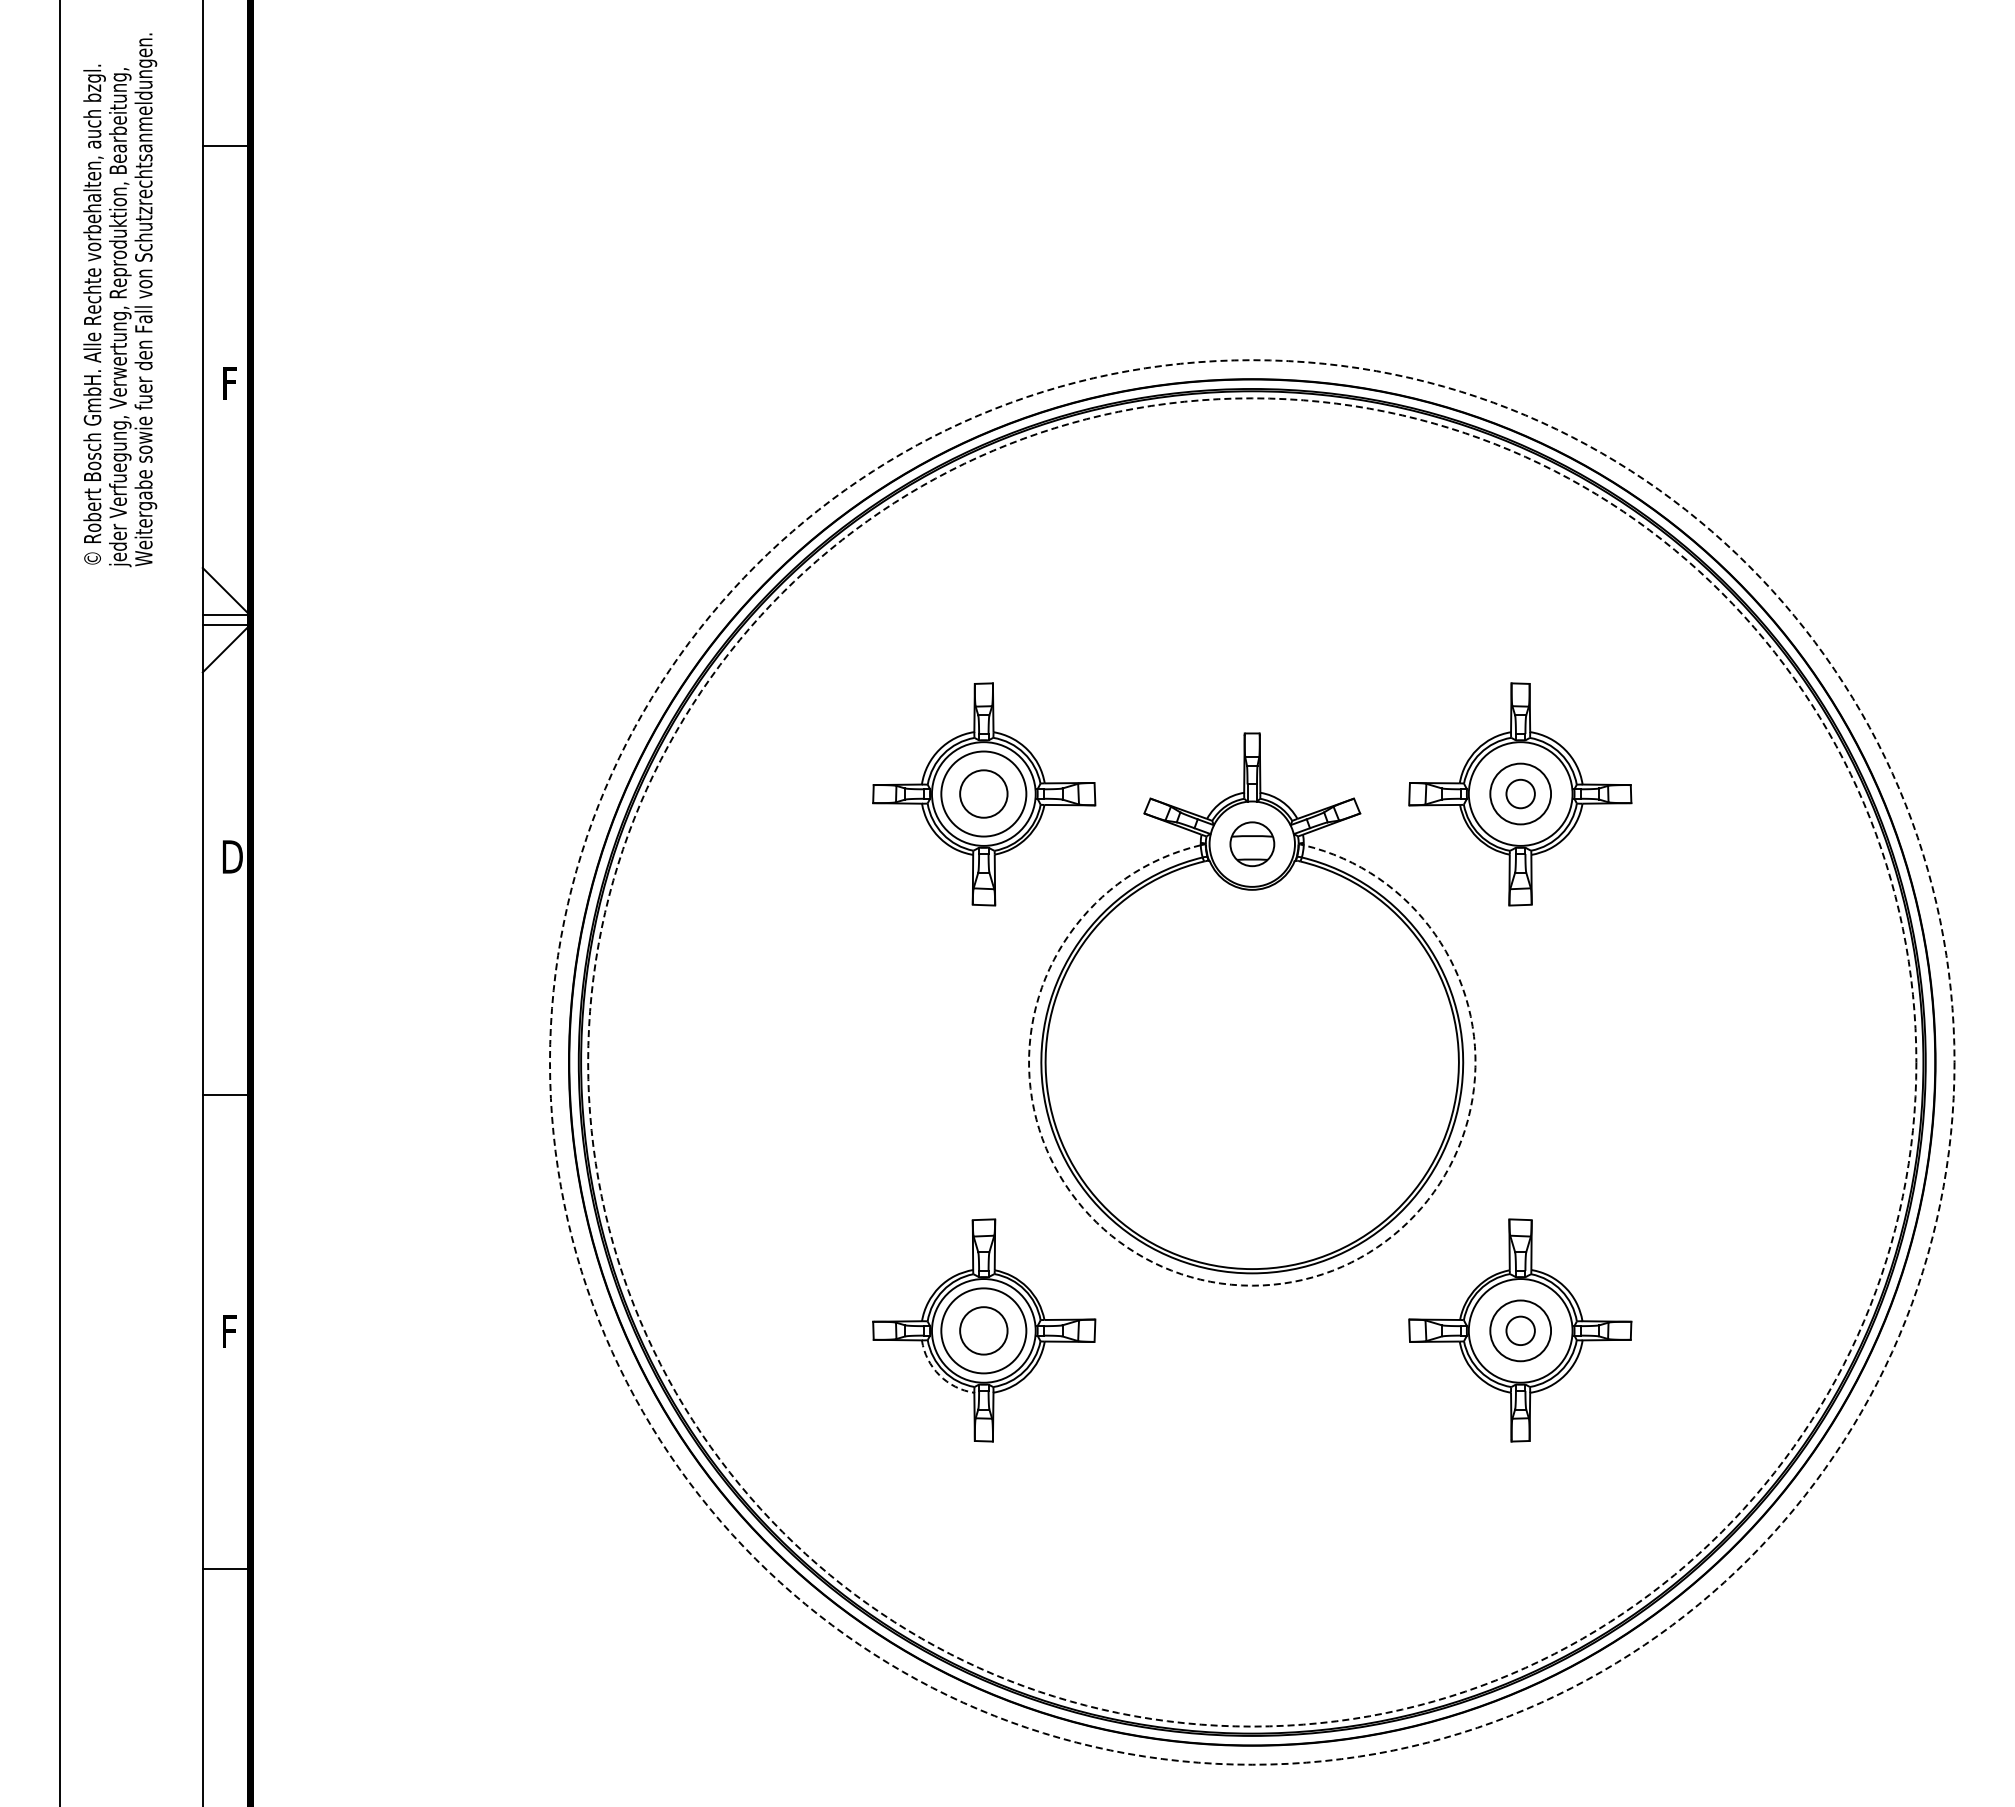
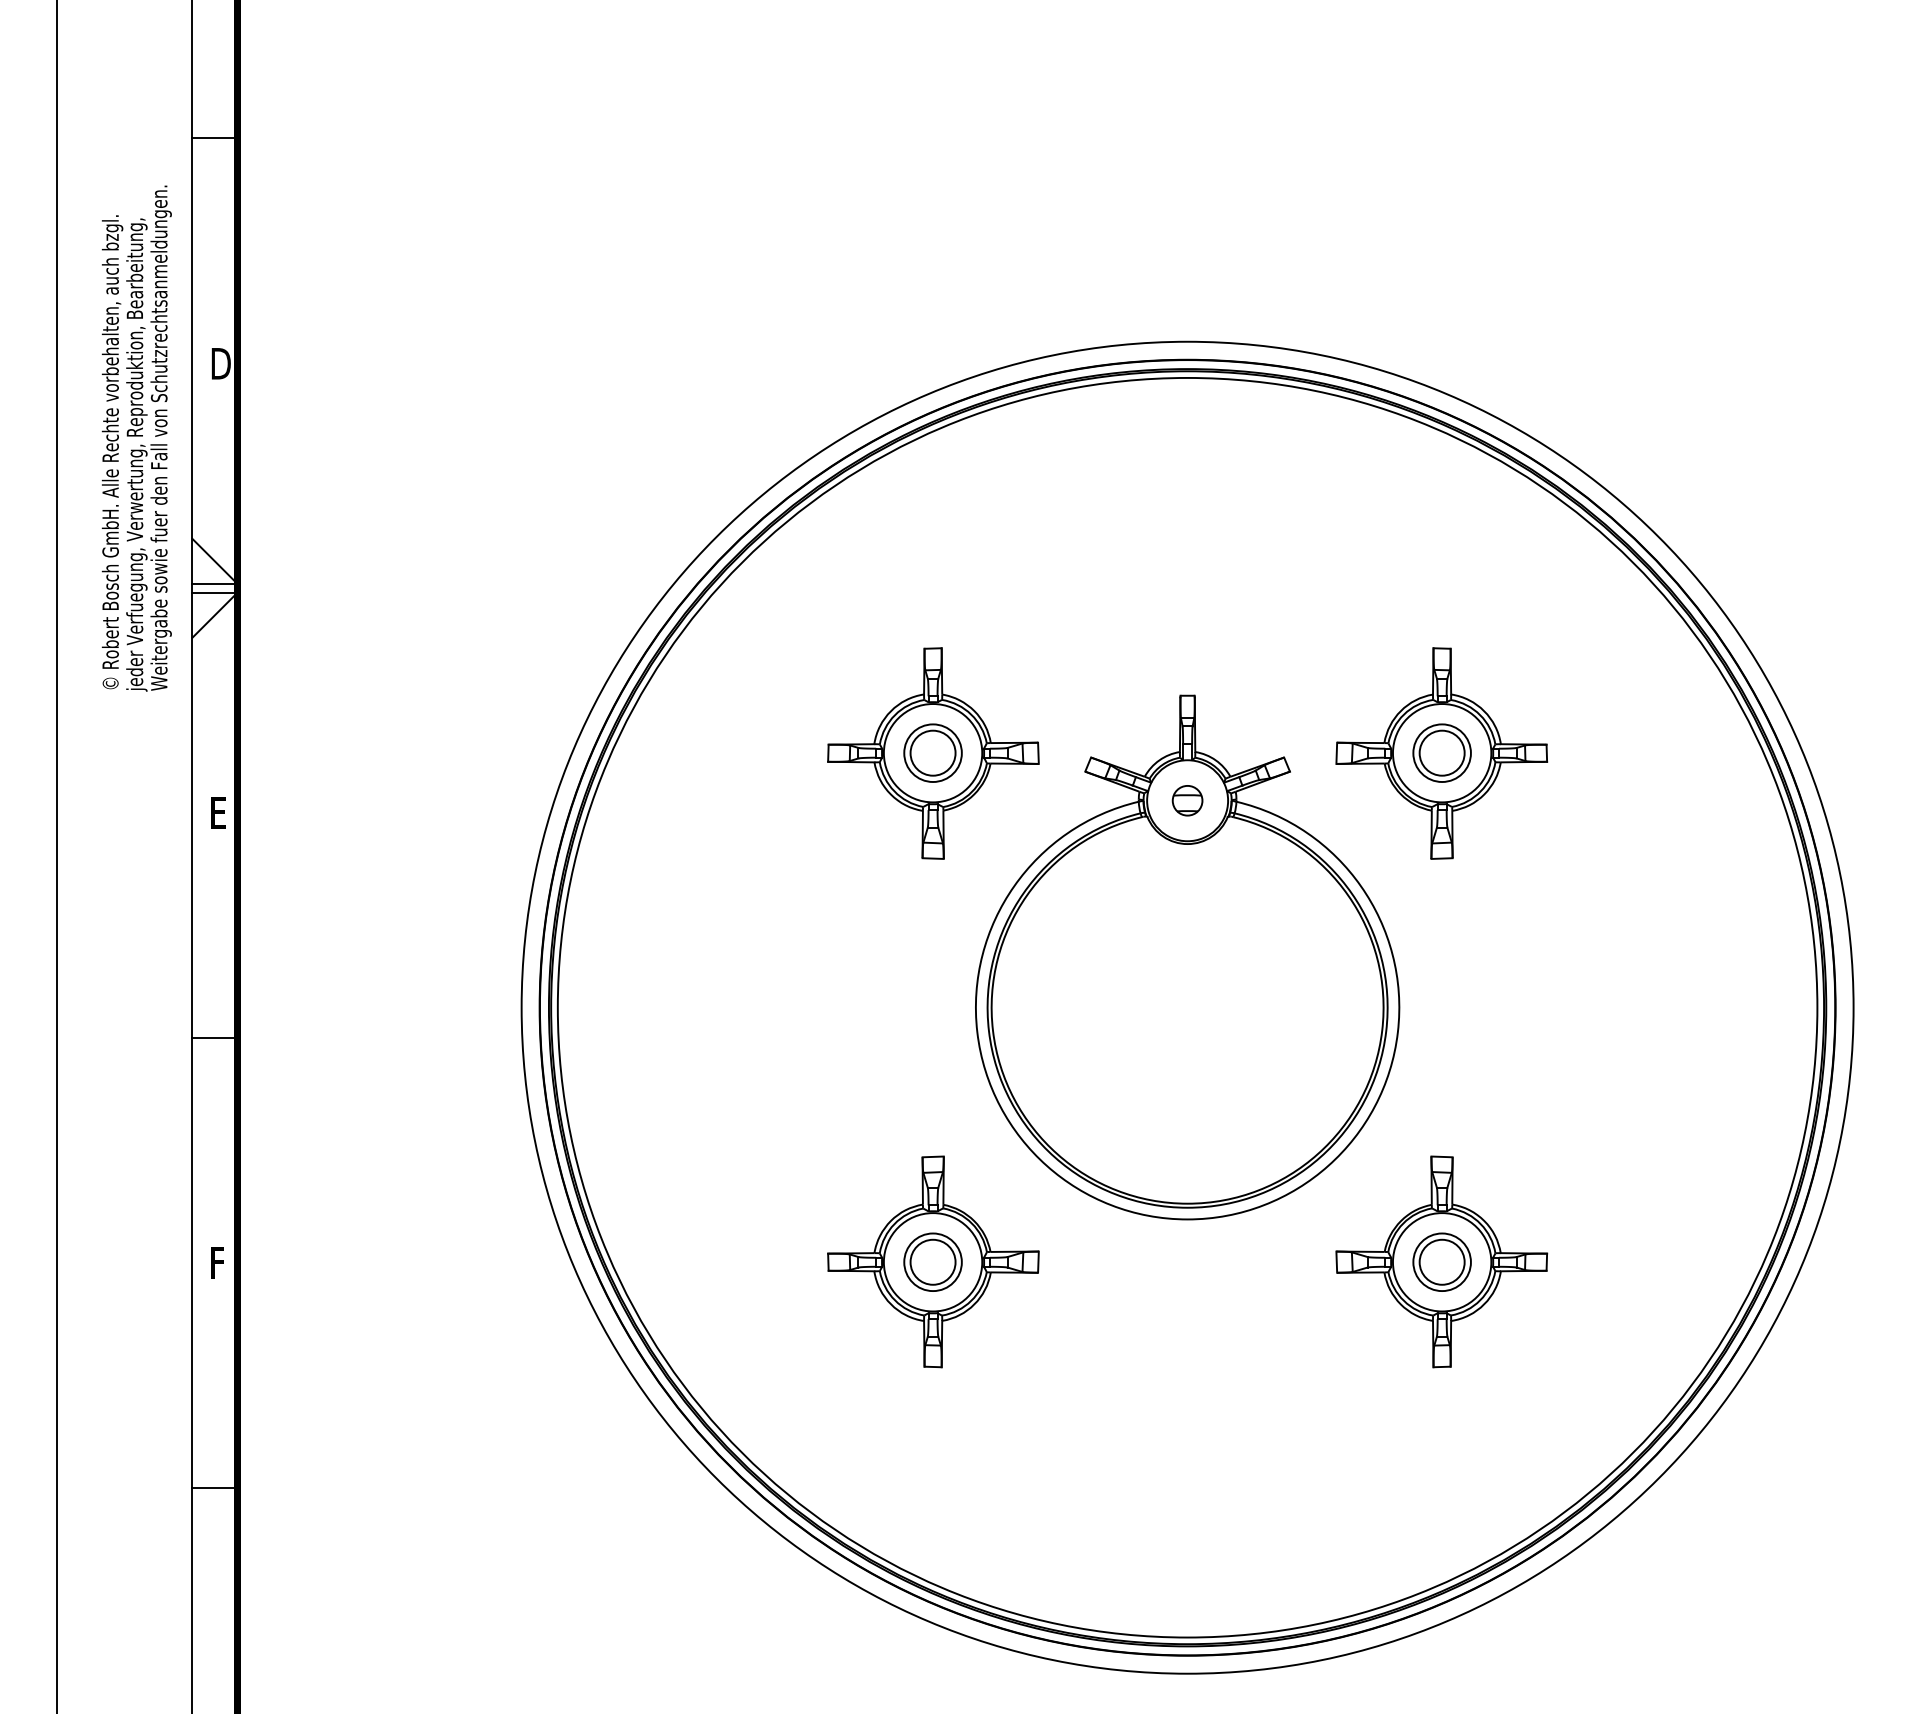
text: (120, 300) -> (137, 438), moved
text: (233, 382) -> (221, 362), F -> D
circle: (983, 793) -> (932, 752), size x0.71
circle: (1520, 793) -> (1441, 752), size x1.67
part: (1251, 843) -> (1186, 800), size x0.71
text: (232, 856) -> (220, 812), D -> E
circle: (1251, 1062) -> (1186, 1007), dashed -> solid
circle: (1252, 1062) -> (1187, 1007), dashed -> solid
arc: (1252, 1285) -> (1187, 1219), dashed -> solid
circle: (983, 1330) -> (932, 1261), size x0.71
circle: (1520, 1330) -> (1441, 1261), size x1.67
arc: (939, 1375) -> (891, 1304), dashed -> solid

